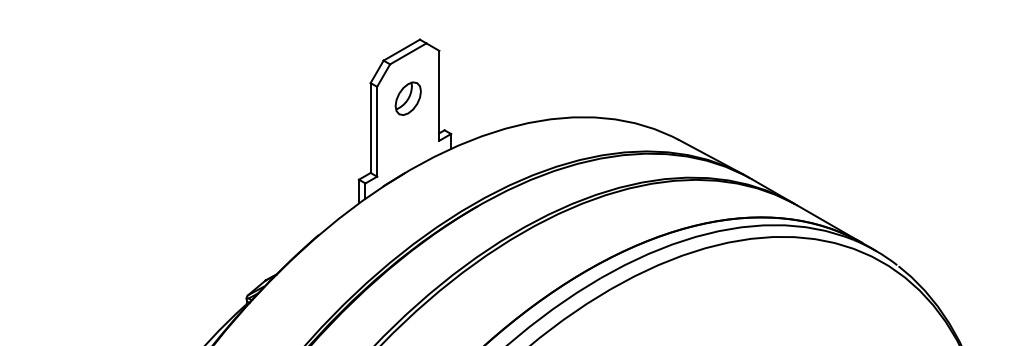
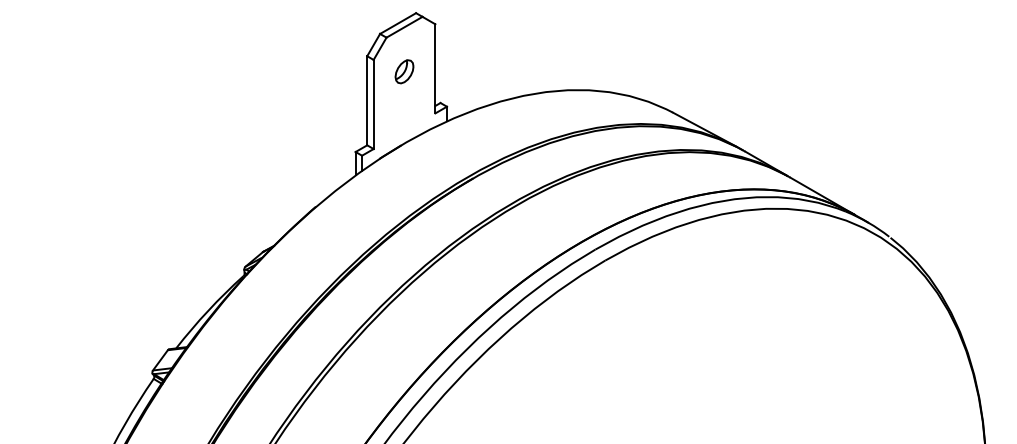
part: (408, 98) -> (404, 71), size x0.71

